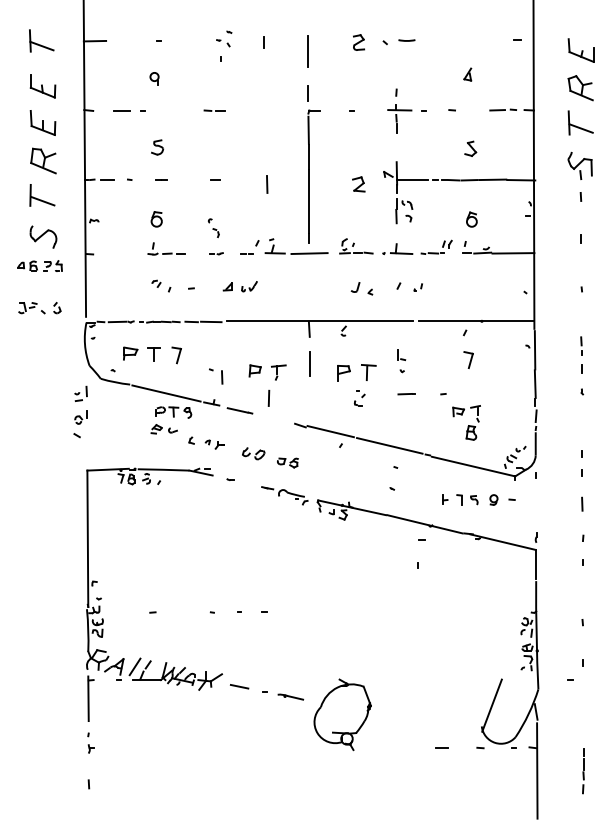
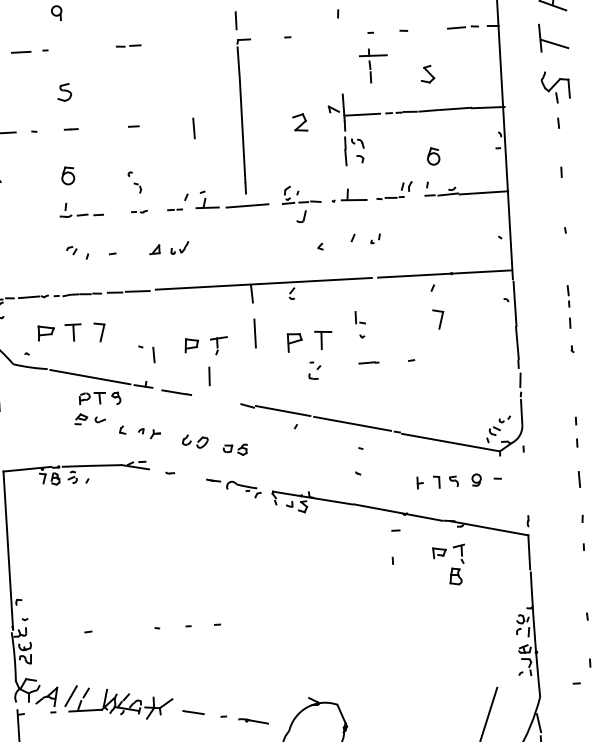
part: (399, 118) -> (373, 65), moved
part: (355, 287) -> (301, 216), moved
part: (466, 422) -> (449, 564), moved

